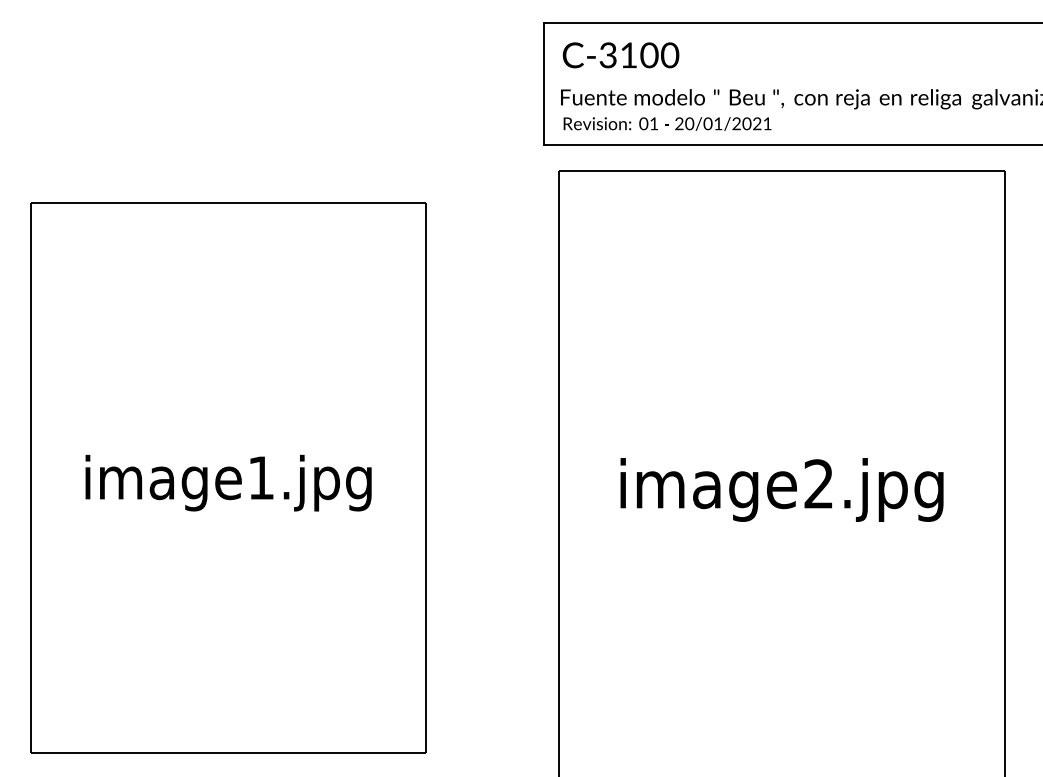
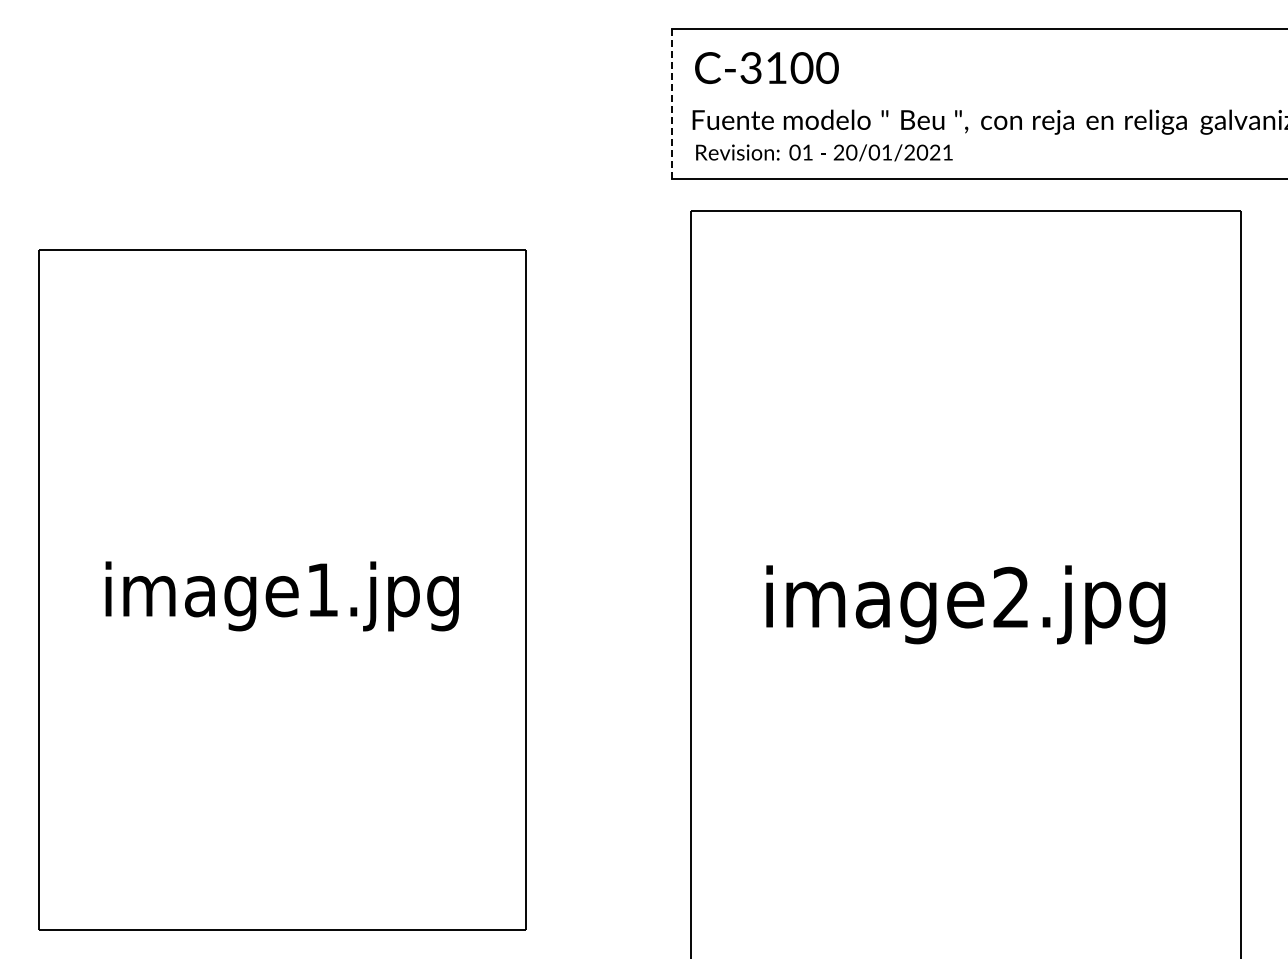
line: (544, 84) -> (672, 103), solid -> dashed

